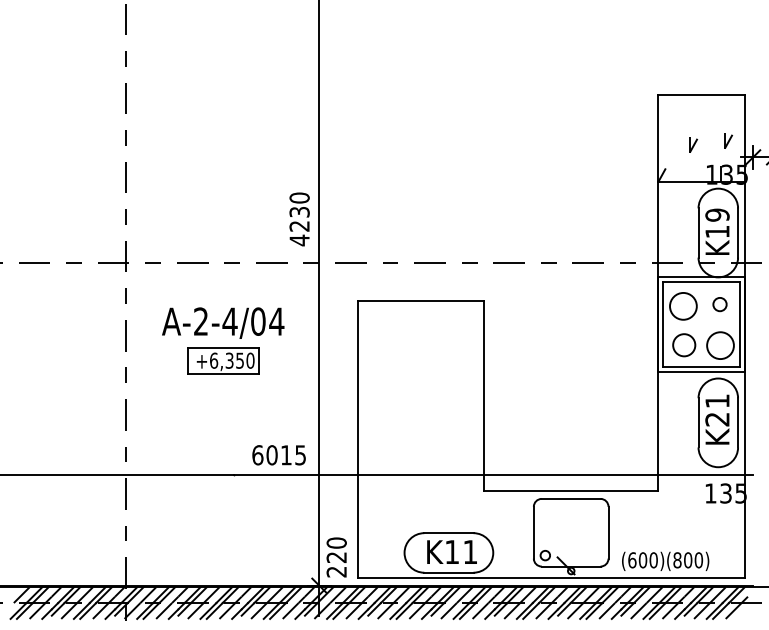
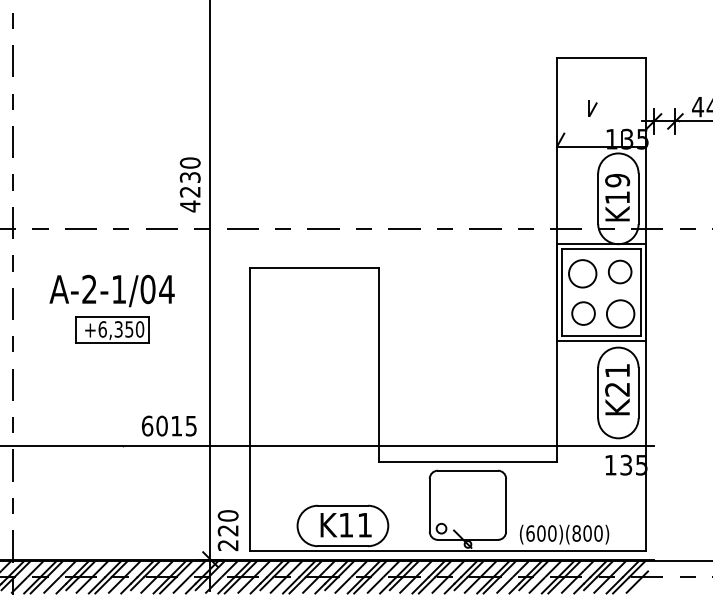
part: (728, 140) -> (628, 104), removed
circle: (719, 304) -> (619, 271), size x1.67
text: (229, 321) -> (118, 289), A-2-4/04 -> A-2-1/04

